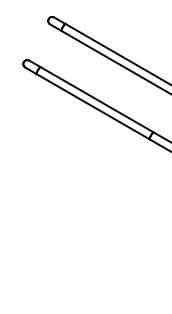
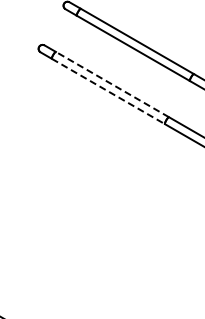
line: (97, 99) -> (112, 84), solid -> dashed
line: (93, 106) -> (108, 91), solid -> dashed

